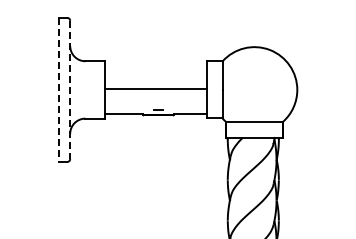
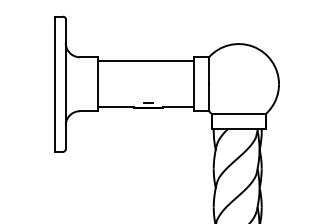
line: (155, 88) -> (145, 61), moved
line: (58, 89) -> (54, 83), dashed -> solid
line: (70, 90) -> (66, 84), dashed -> solid

